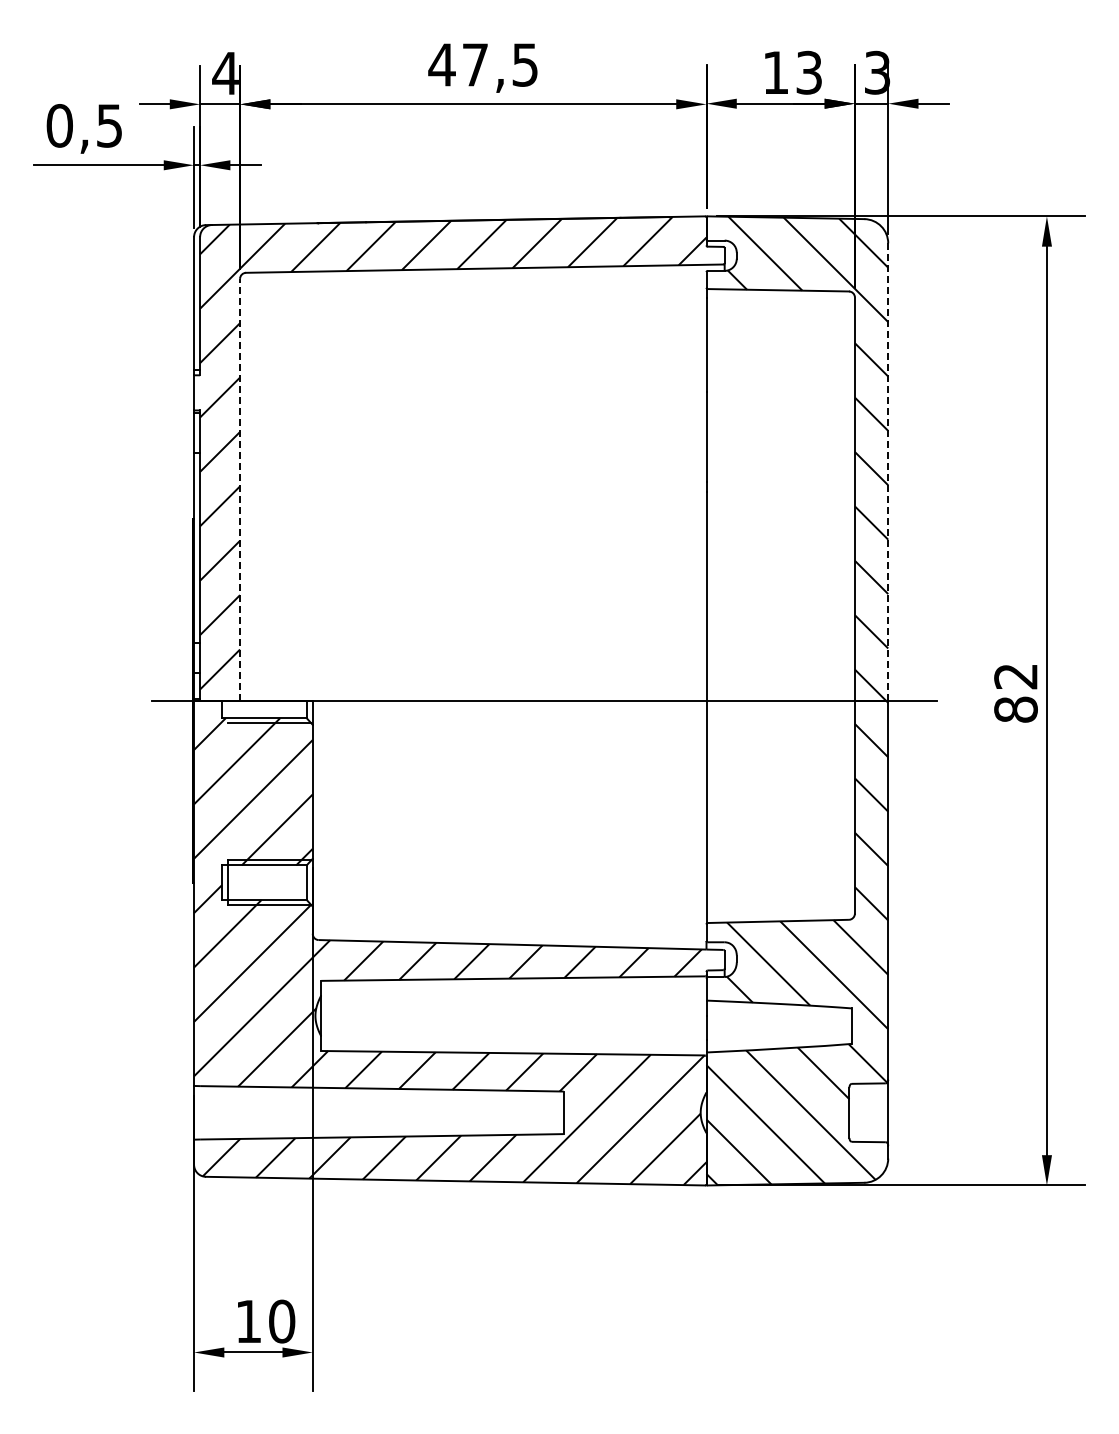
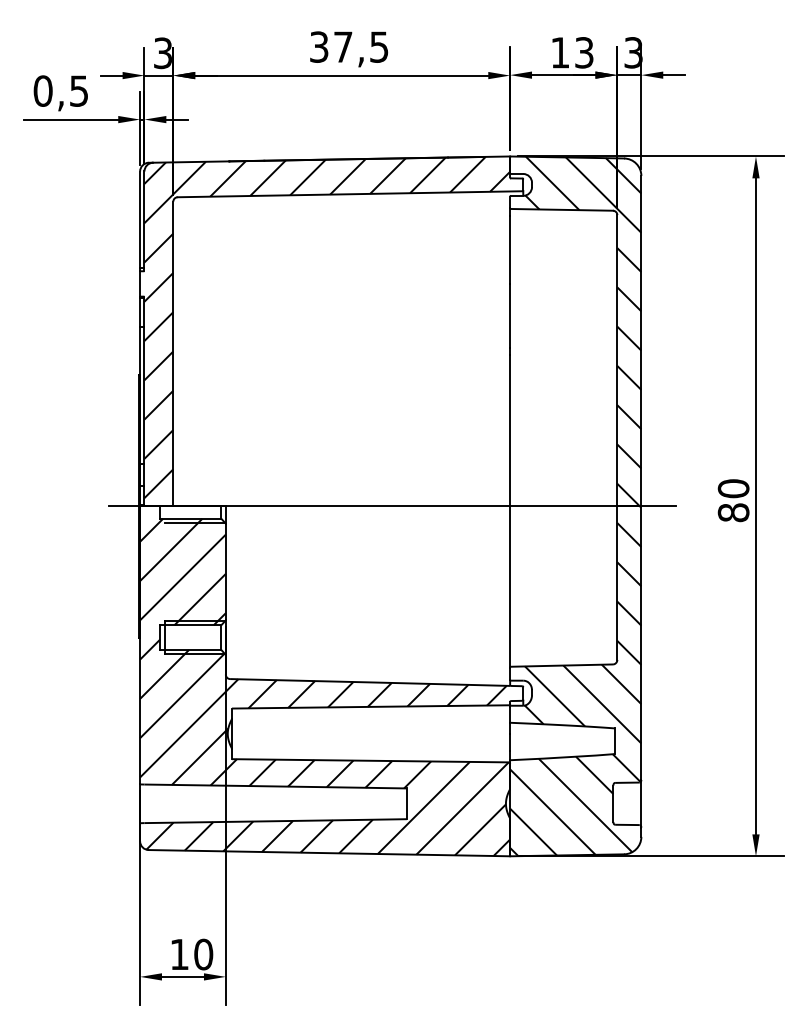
text: (441, 64) -> (318, 46), 47,5 -> 37,5
text: (225, 73) -> (162, 53), 4 -> 3
line: (888, 472) -> (641, 341), dashed -> solid
line: (240, 489) -> (173, 353), dashed -> solid
text: (1015, 676) -> (733, 488), 82 -> 80

